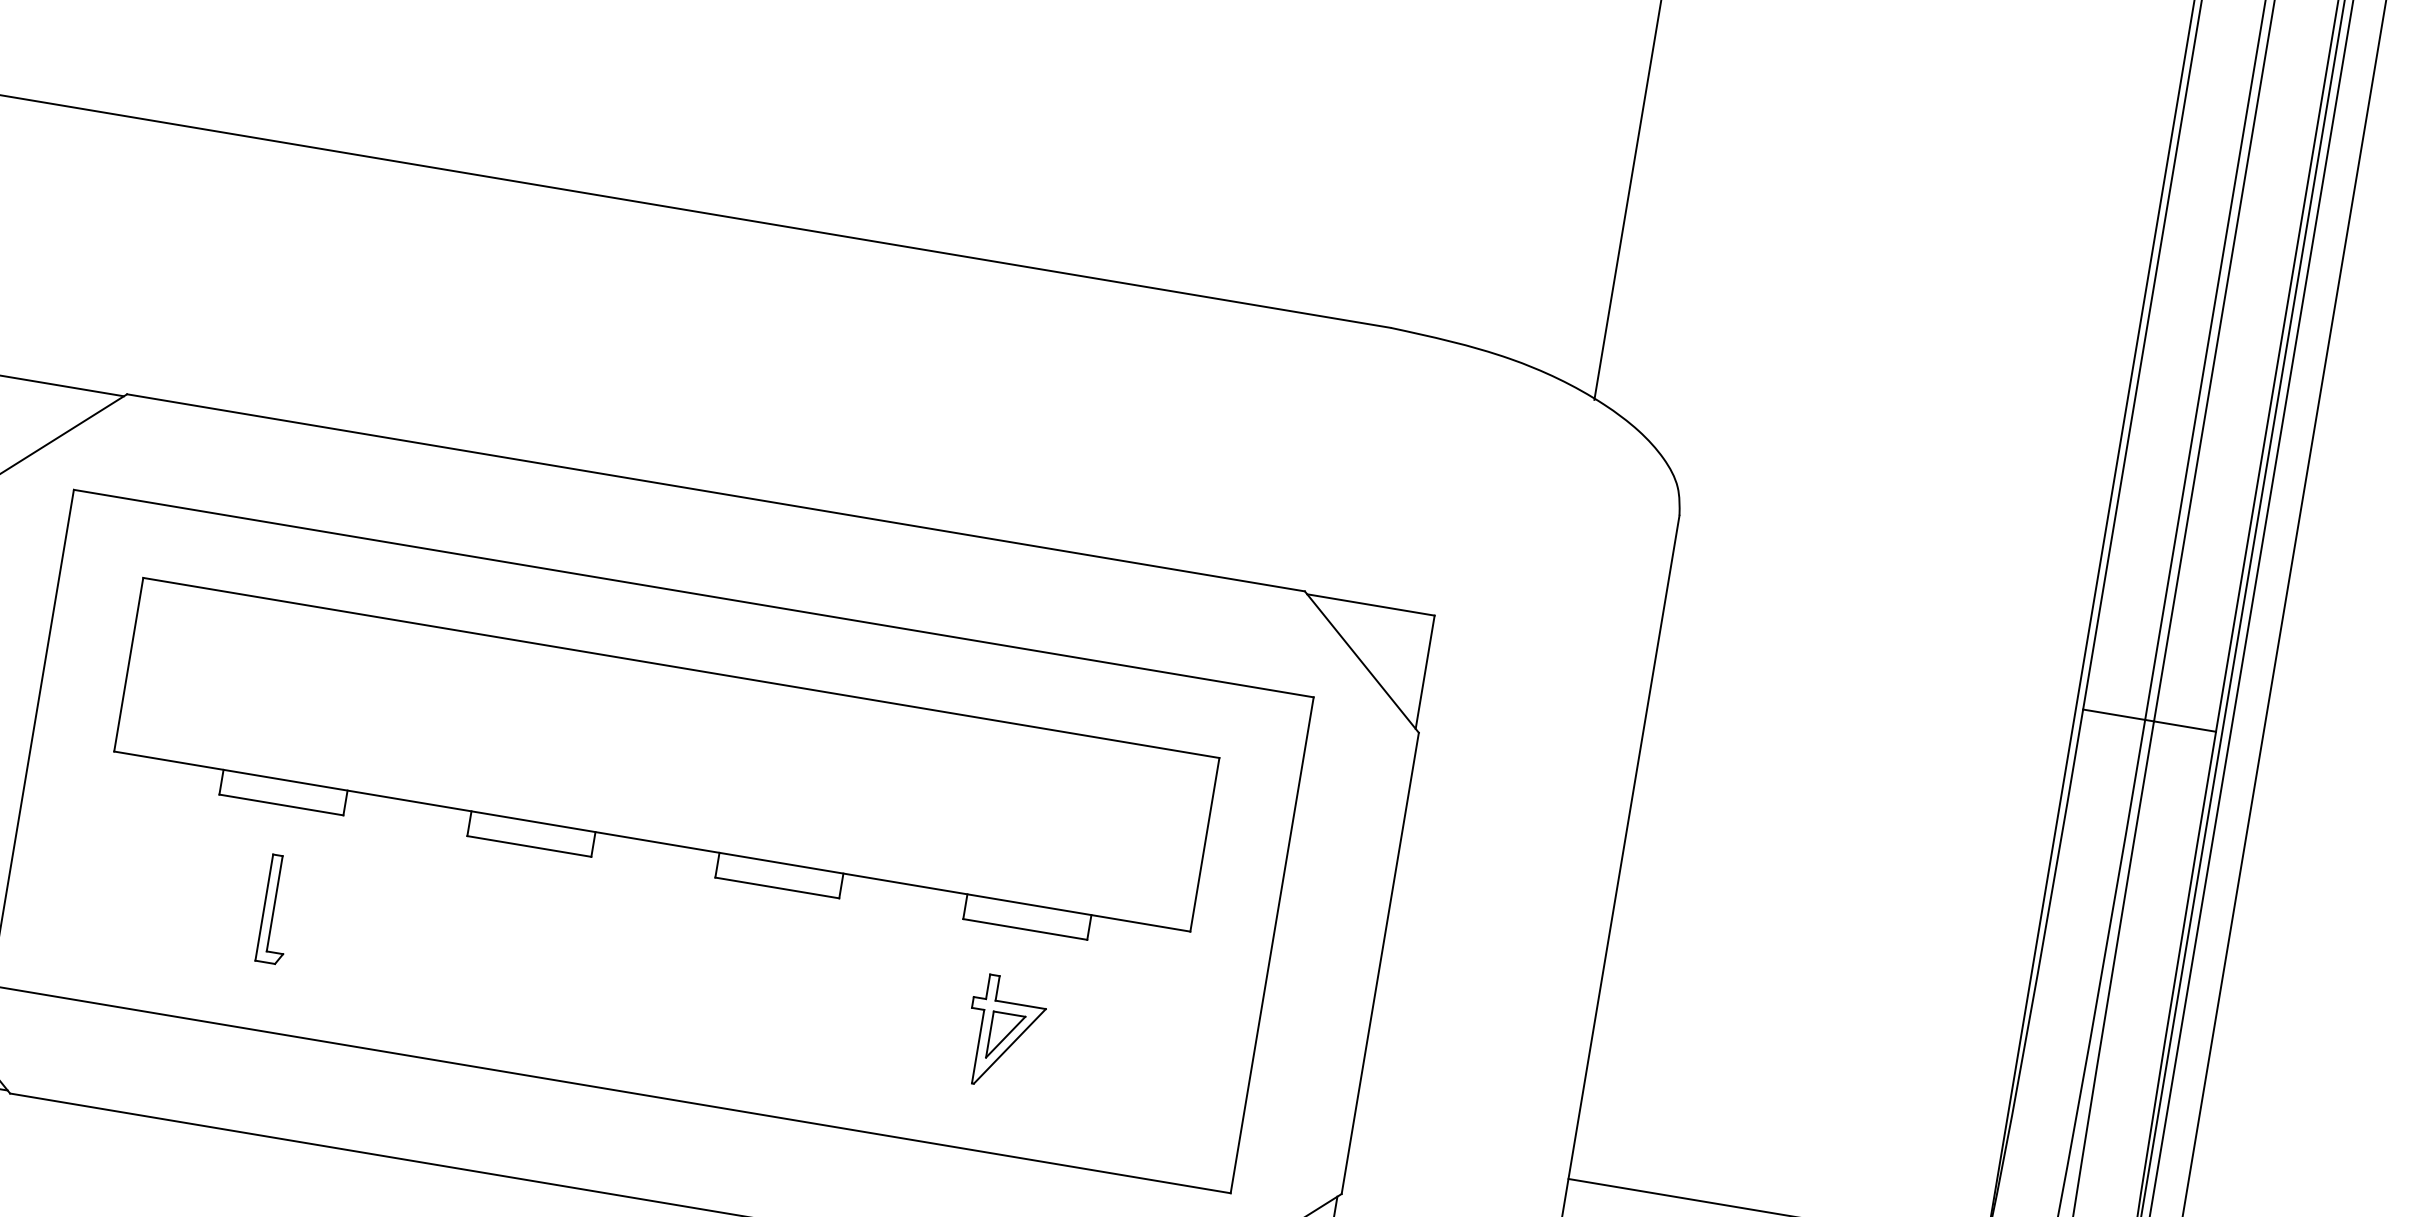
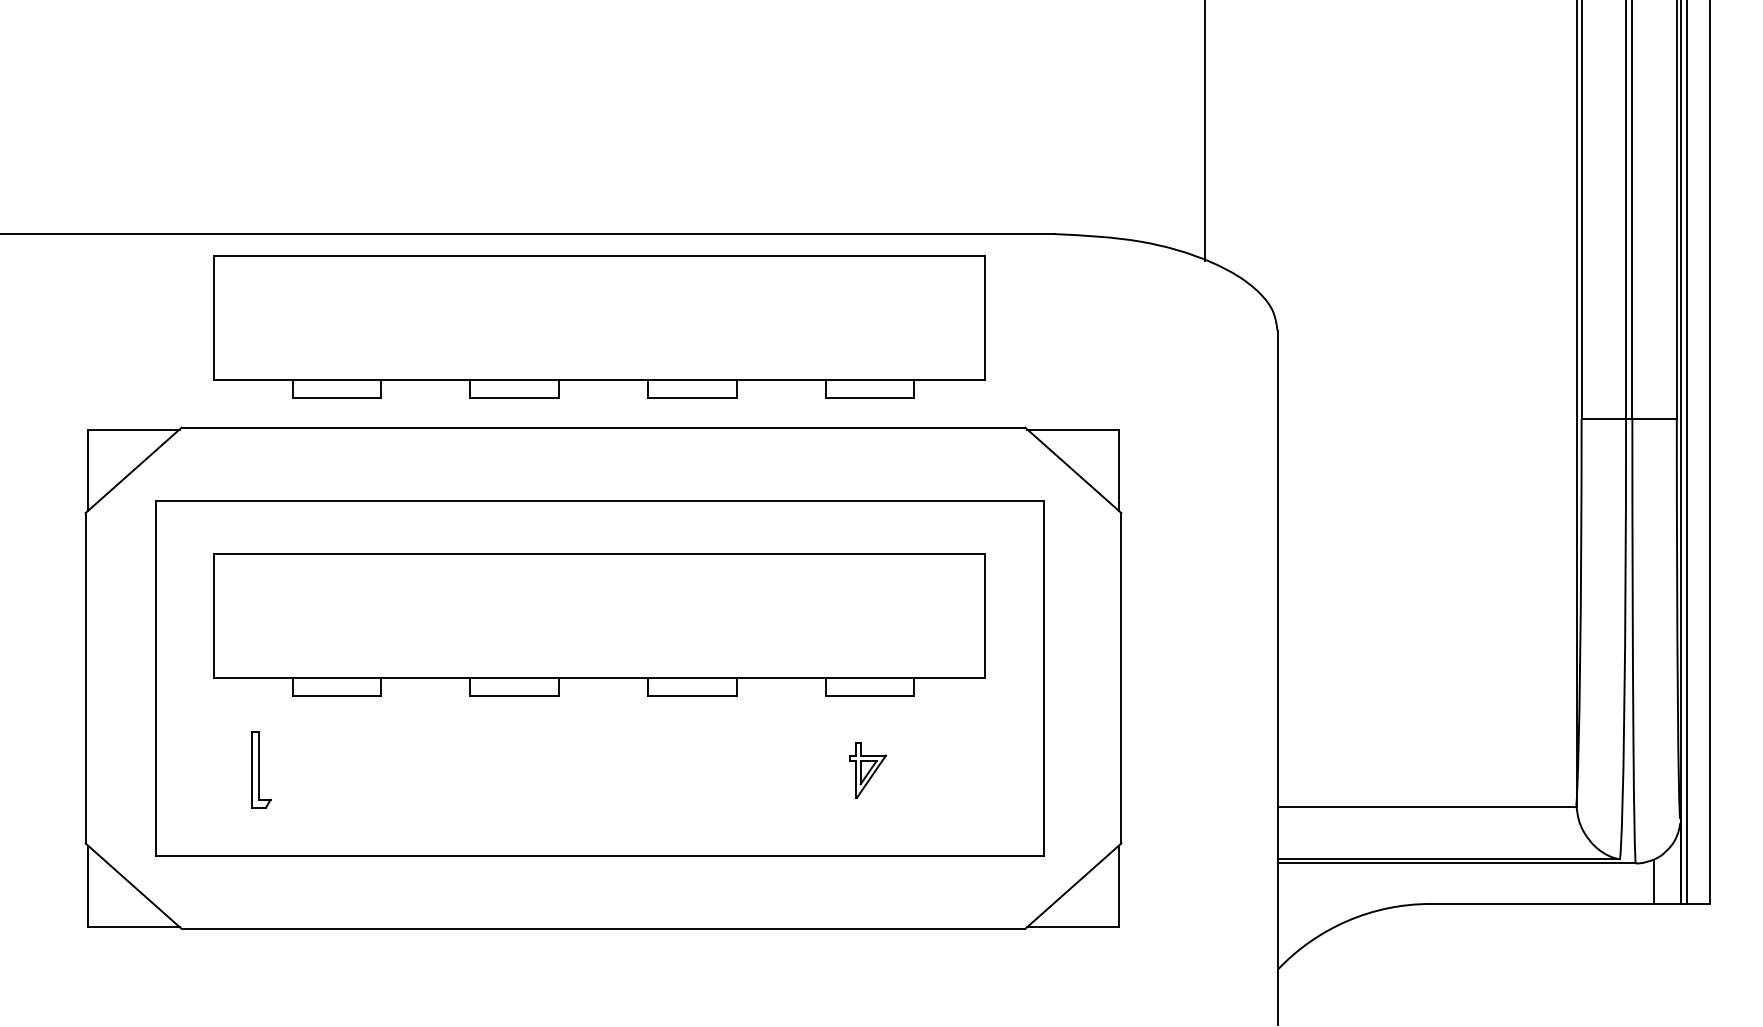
part: (734, 350) -> (599, 326), added
part: (277, 909) -> (261, 769), moved
part: (1004, 1032) -> (867, 770), size x0.7

